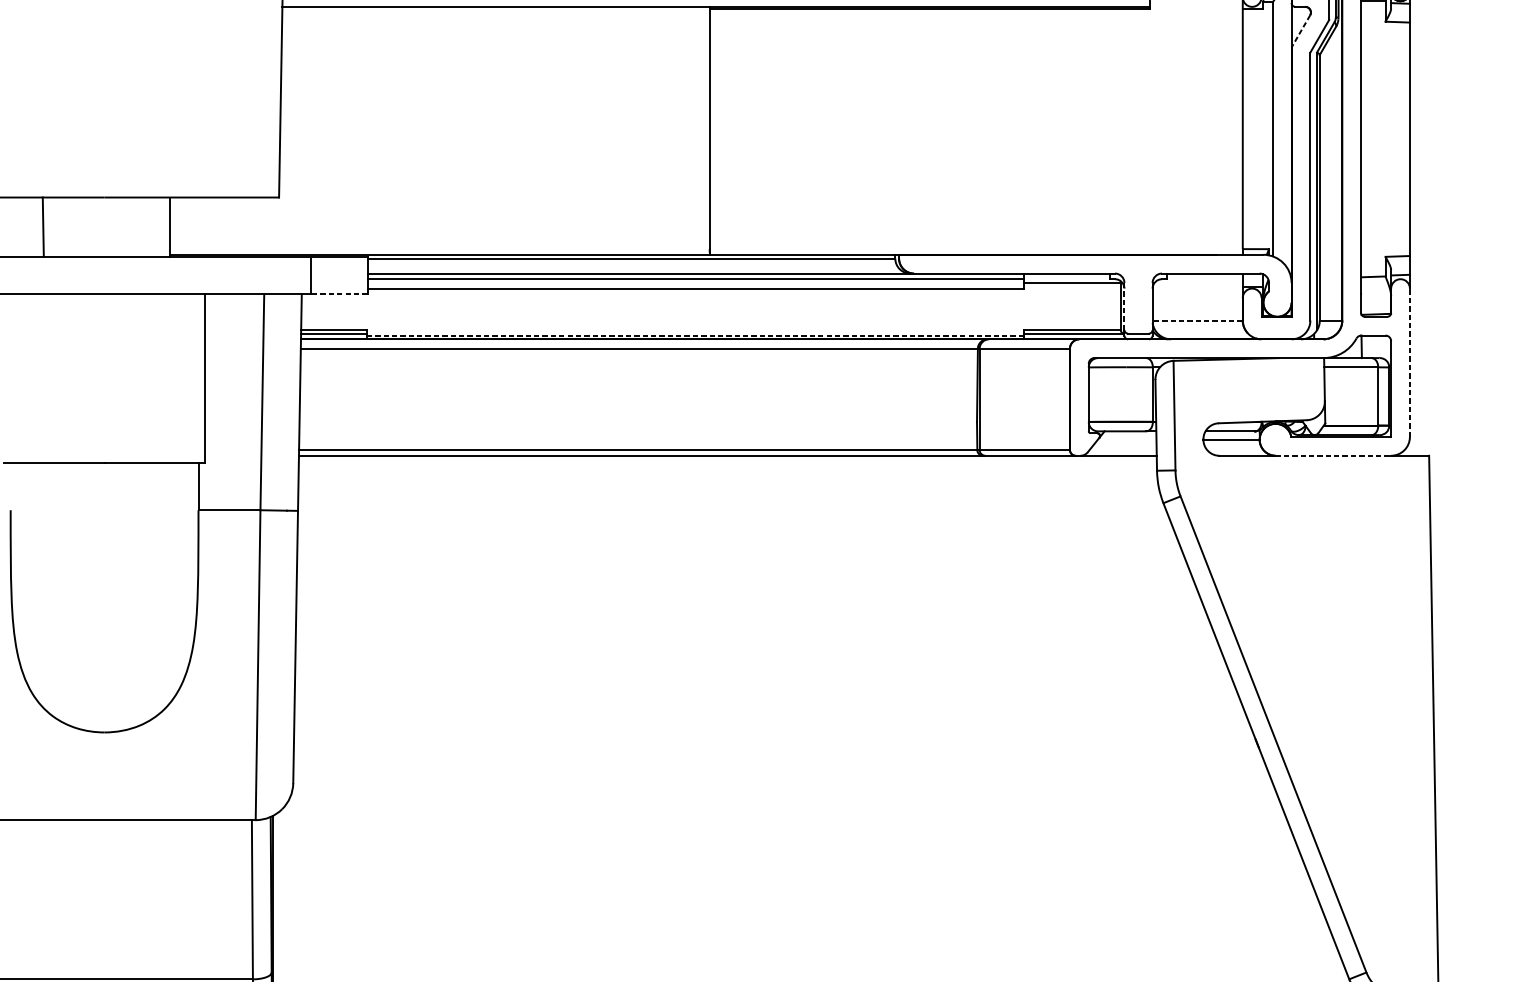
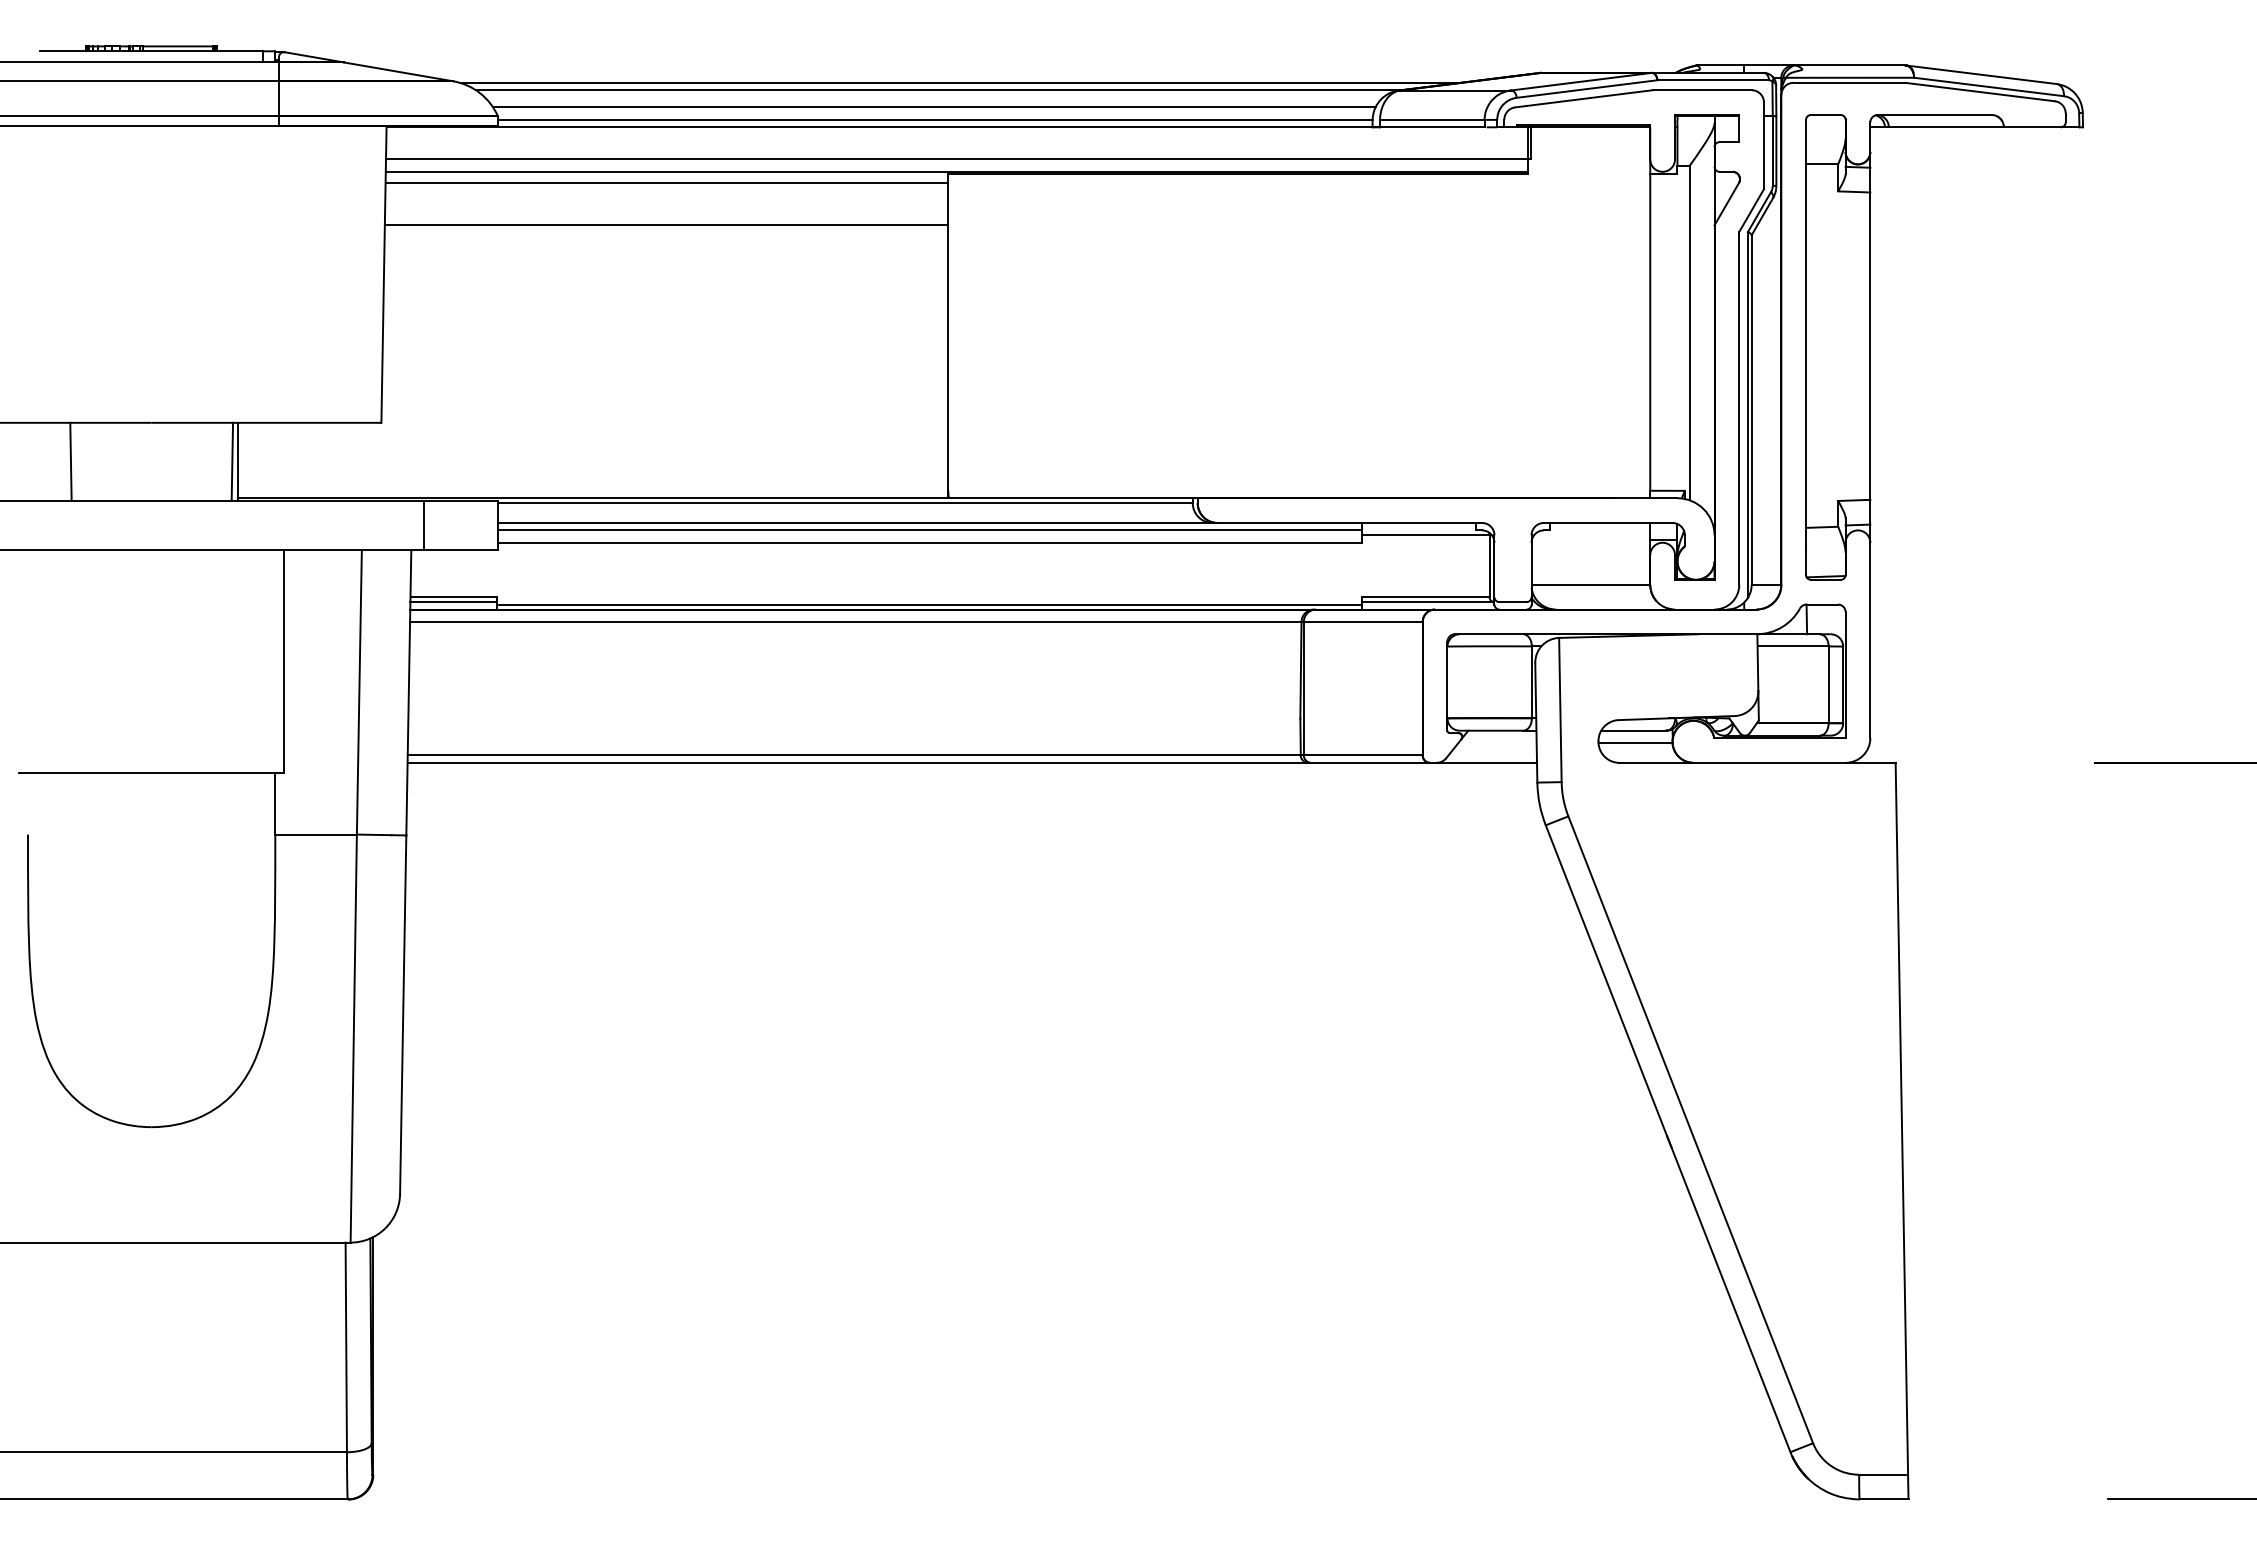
line: (495, 14) -> (666, 182), added
line: (1300, 31) -> (1726, 204), dashed -> solid
line: (495, 47) -> (666, 225), added
line: (165, 226) -> (232, 461), added
line: (339, 294) -> (460, 550), dashed -> solid
line: (1124, 306) -> (1494, 566), dashed -> solid
line: (1197, 320) -> (1590, 584), dashed -> solid
line: (695, 335) -> (929, 604), dashed -> solid
line: (1410, 362) -> (1870, 640), dashed -> solid
line: (1334, 455) -> (1770, 762), dashed -> solid

